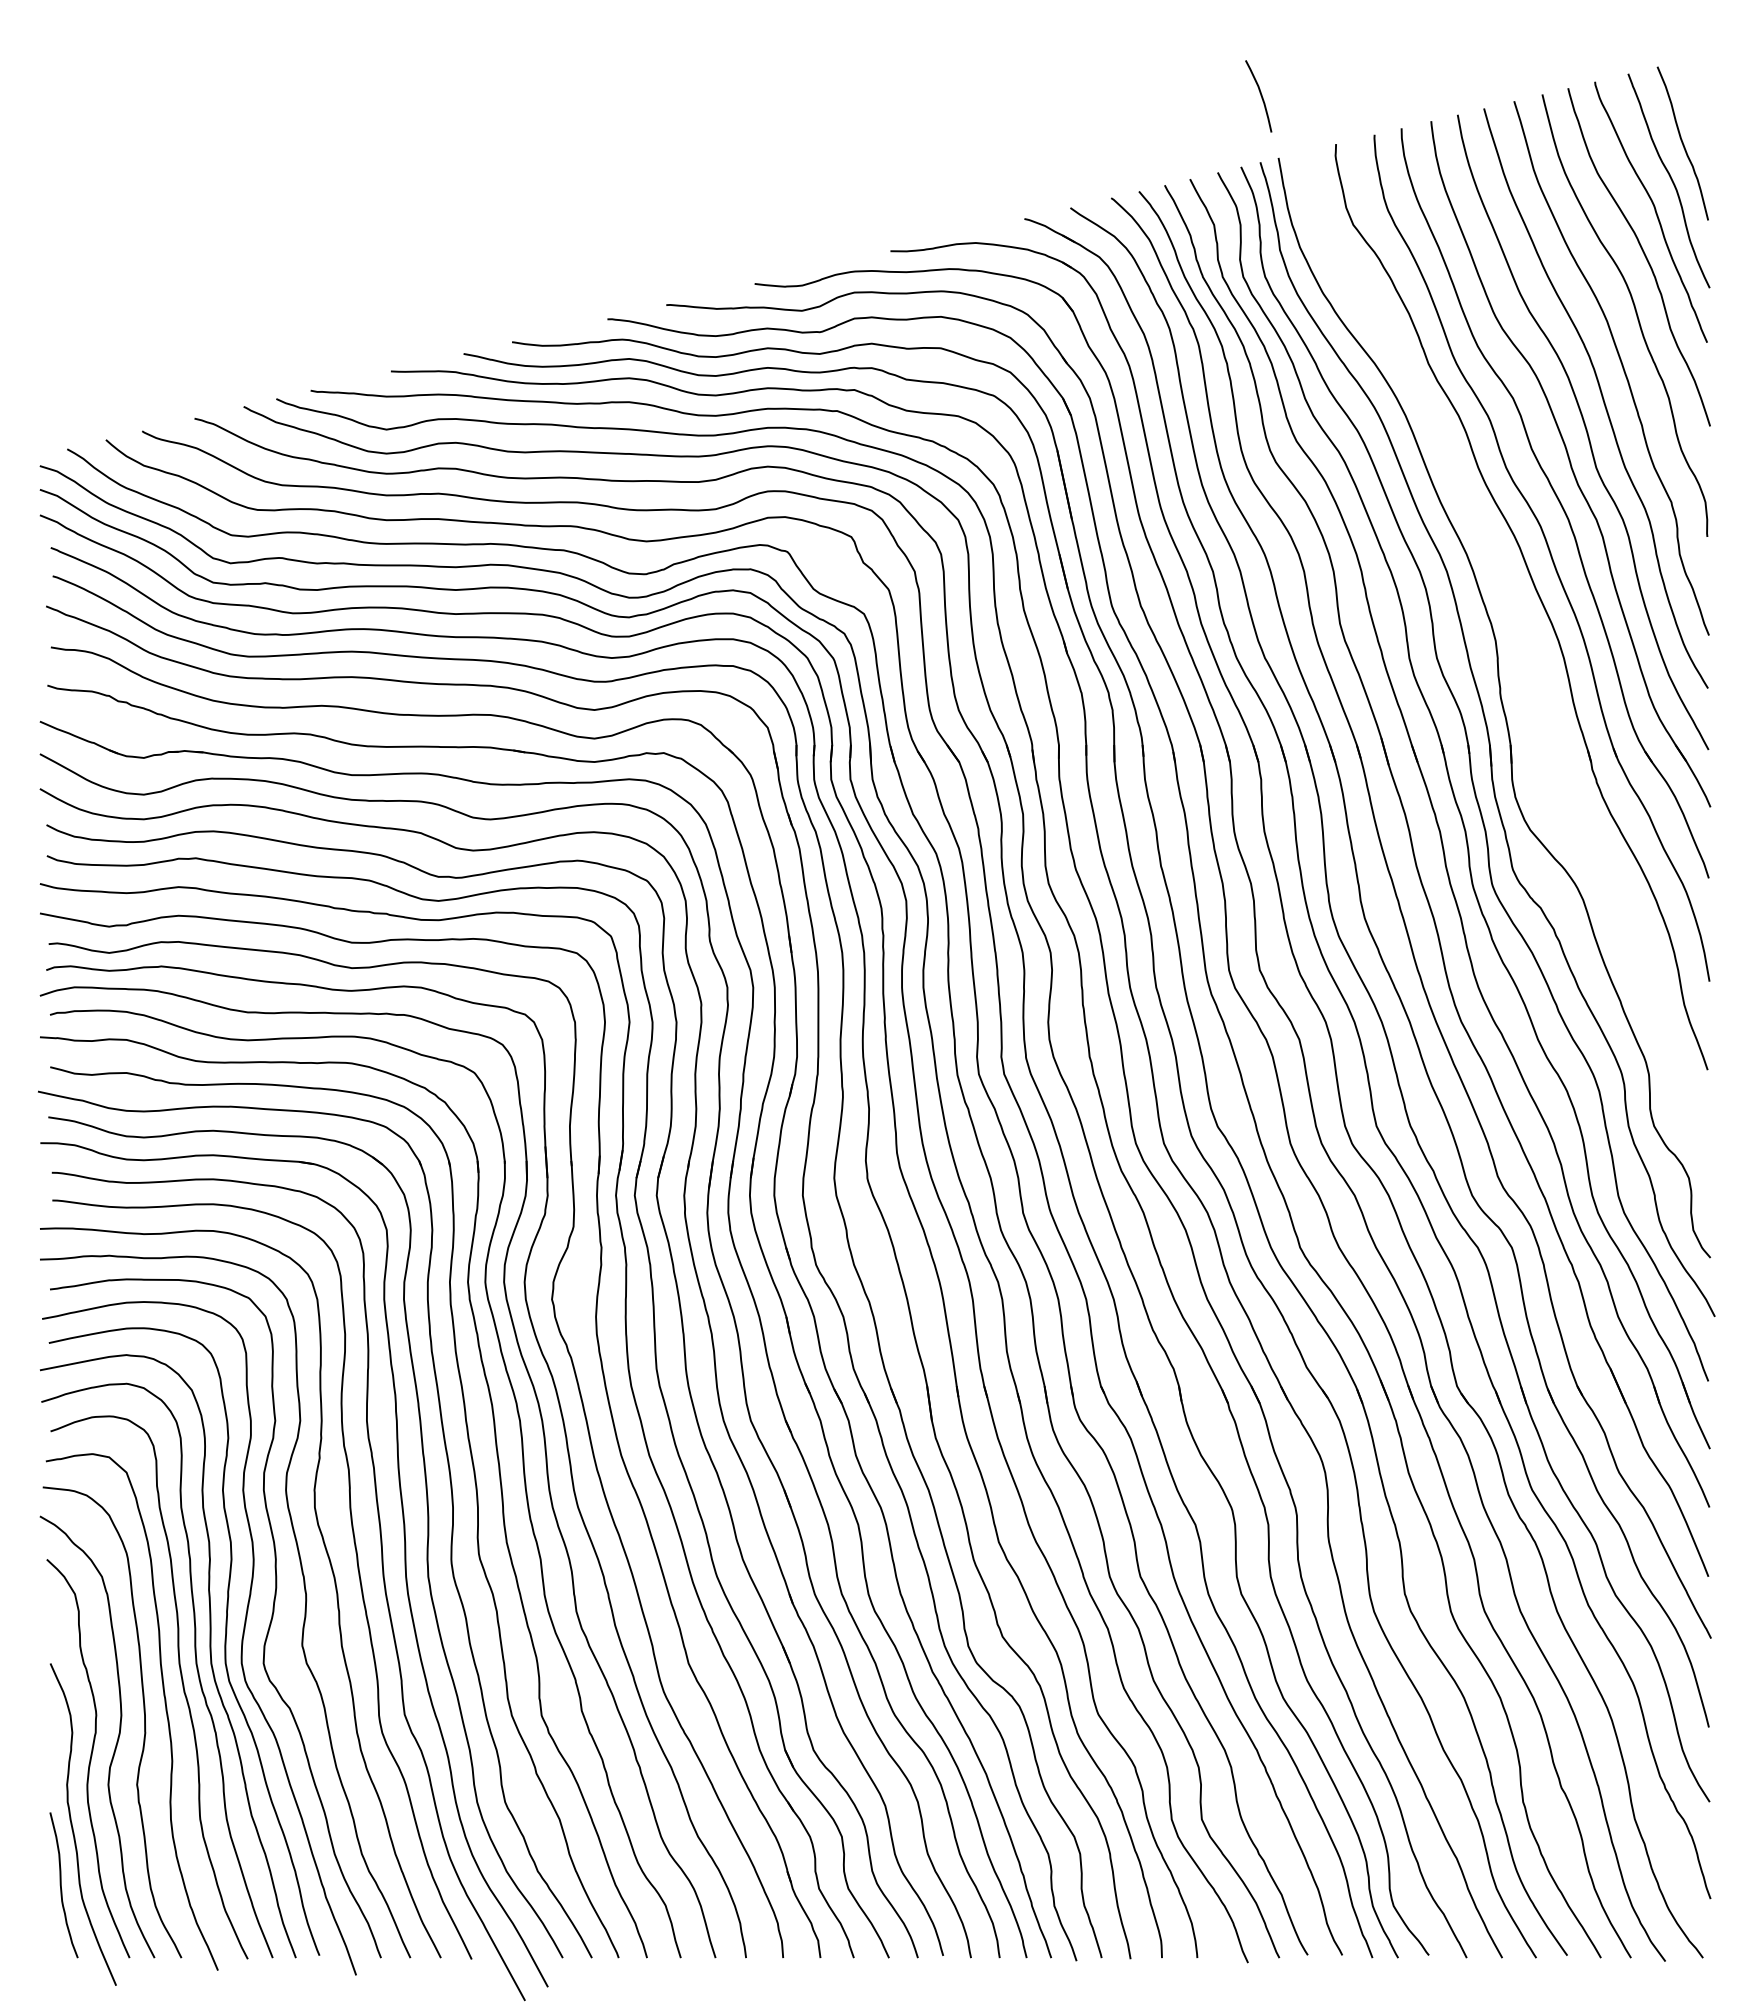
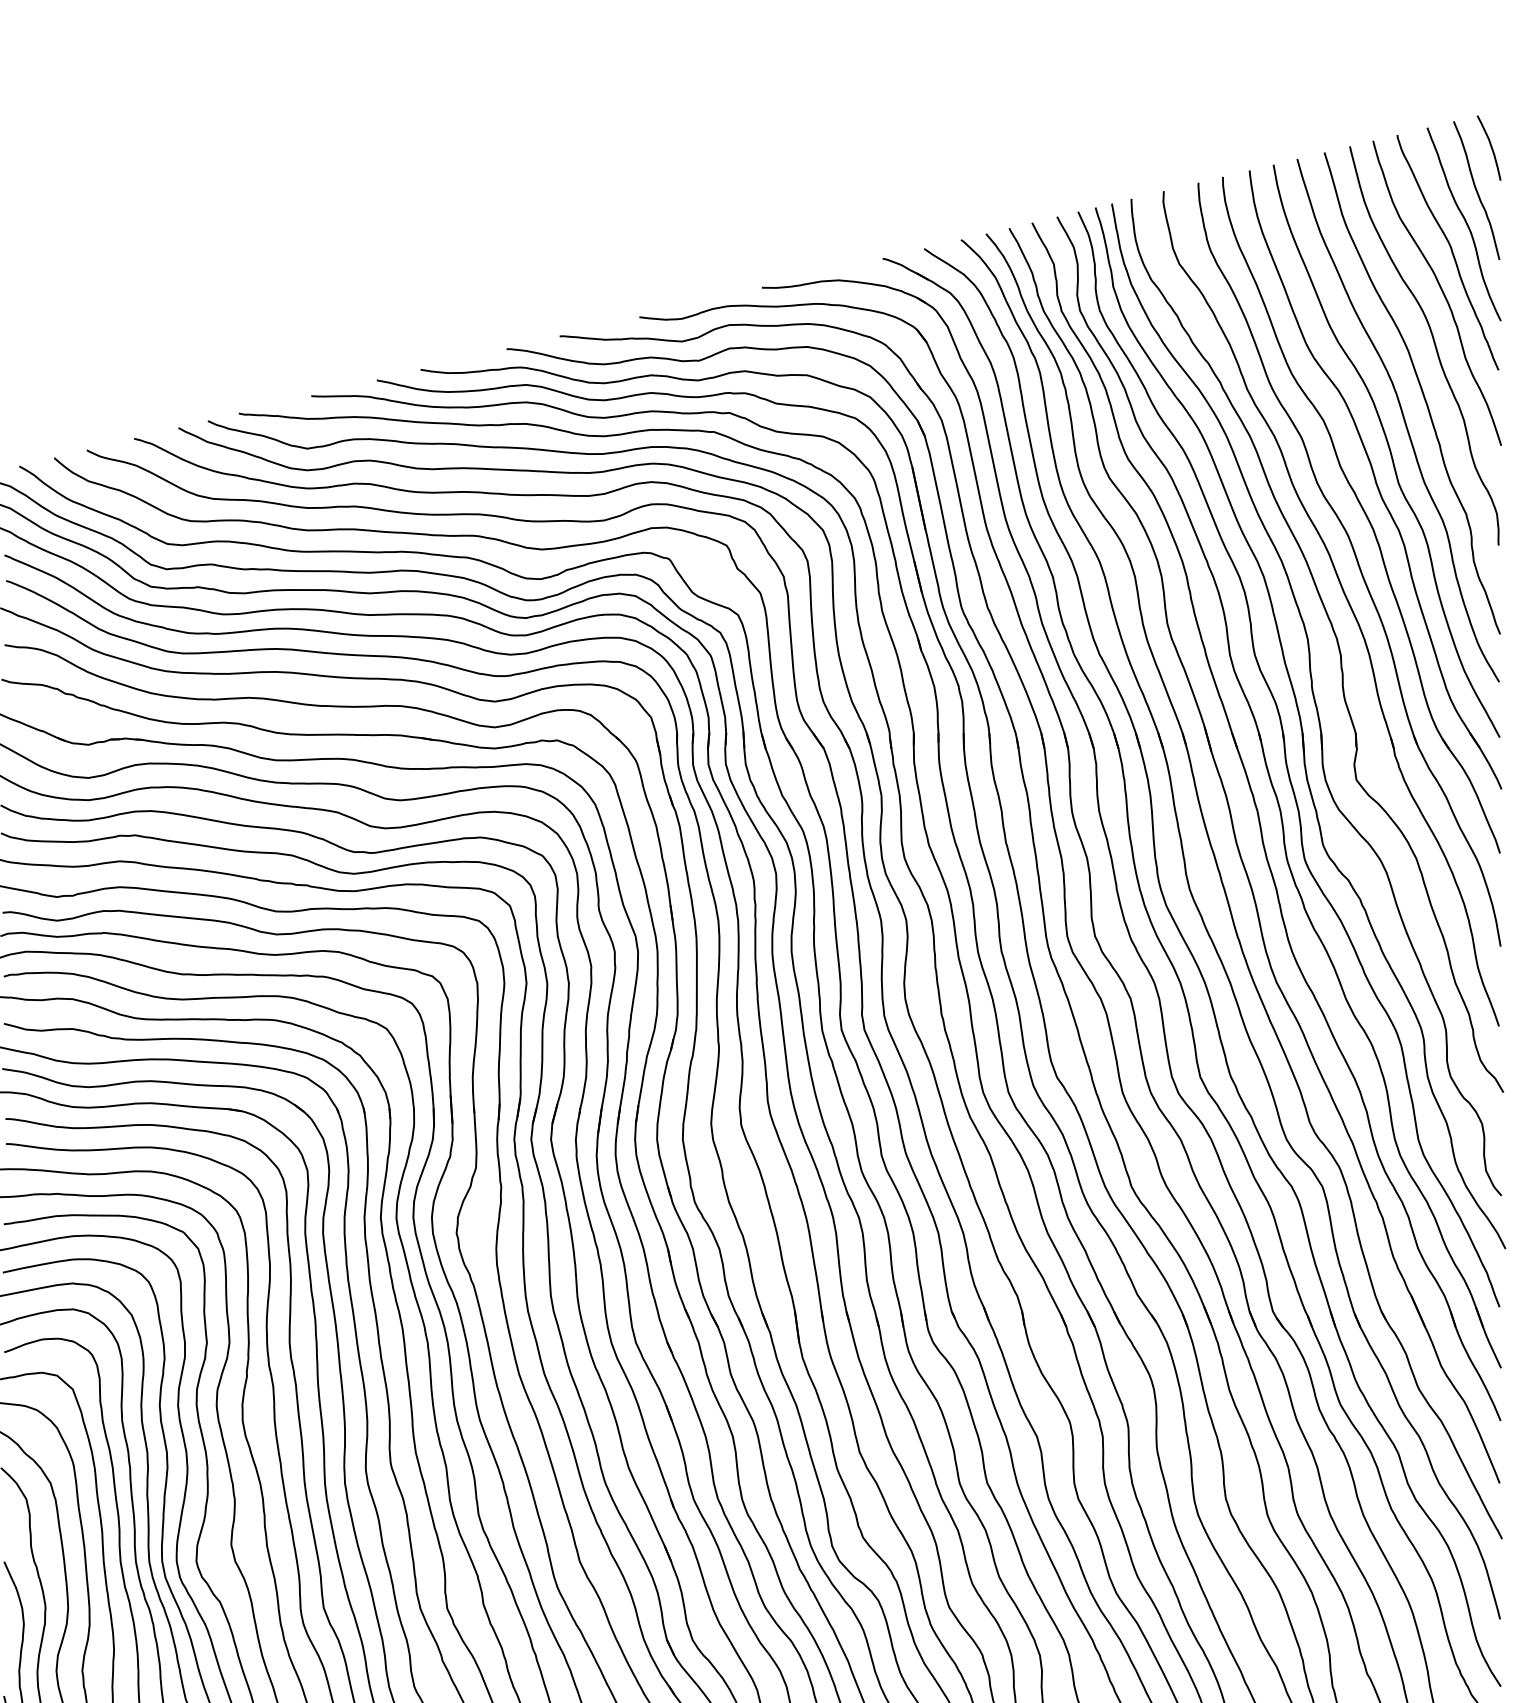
curve: (1260, 95) -> (1490, 147), moved
part: (1527, 643) -> (1336, 641), added

